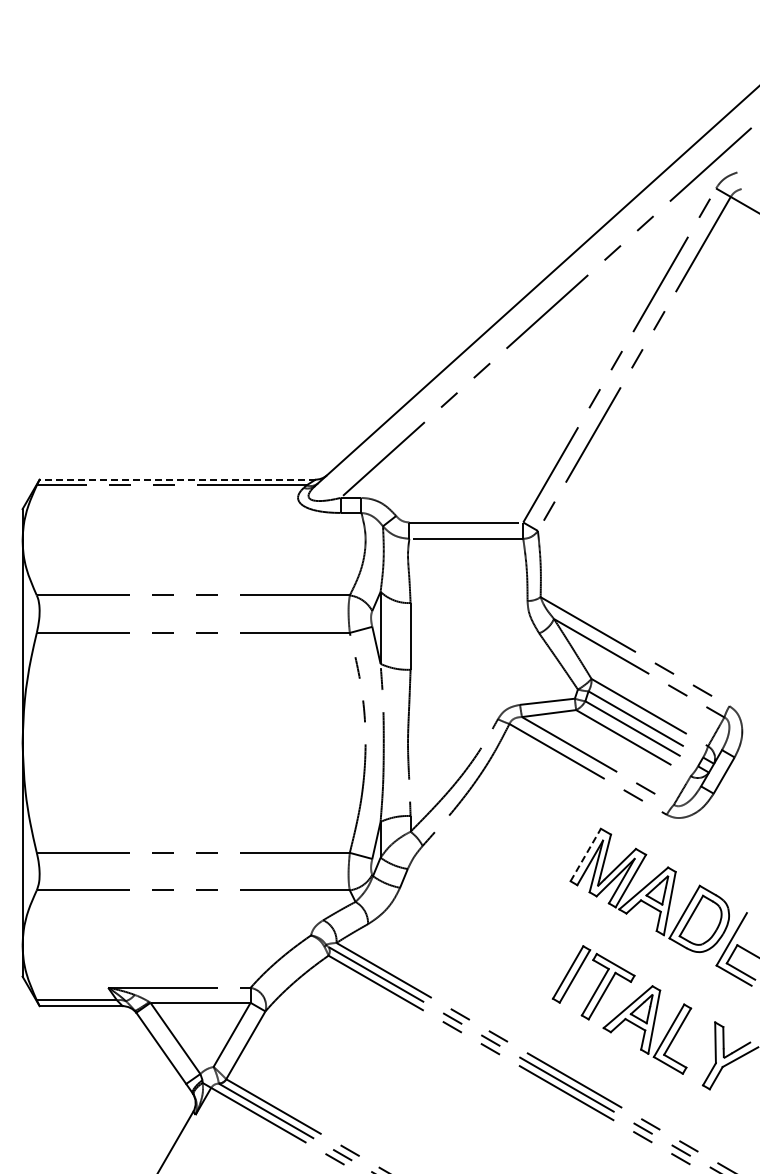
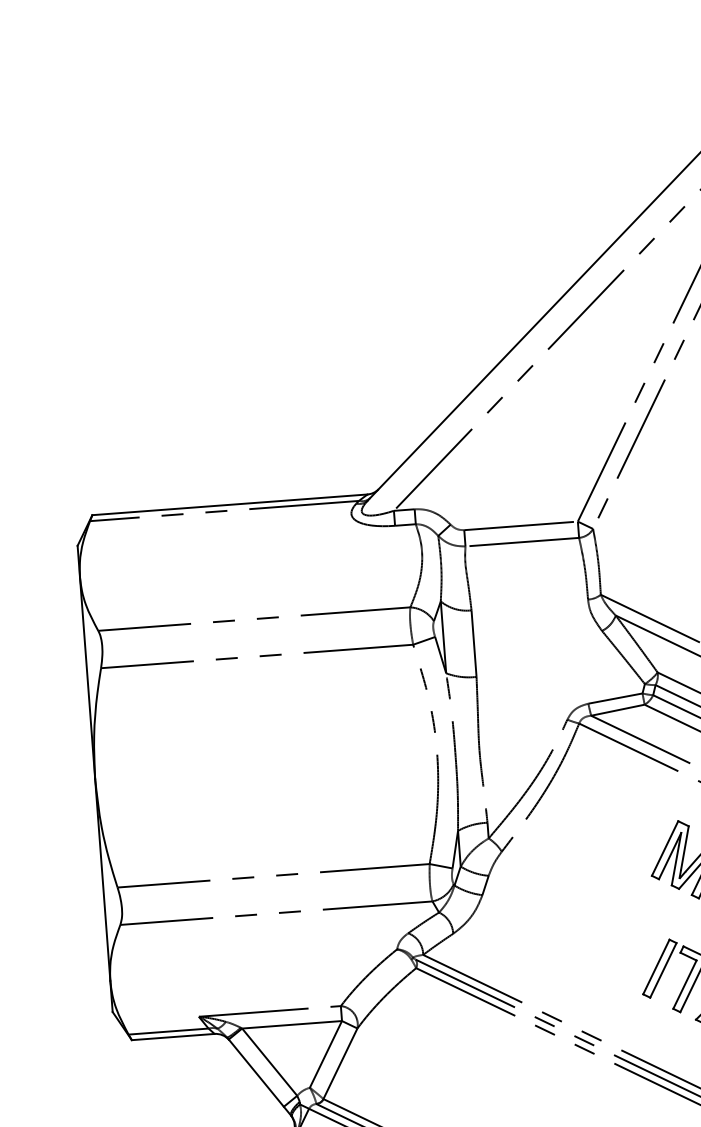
line: (177, 479) -> (229, 504), dashed -> solid
line: (586, 854) -> (665, 847), dashed -> solid

